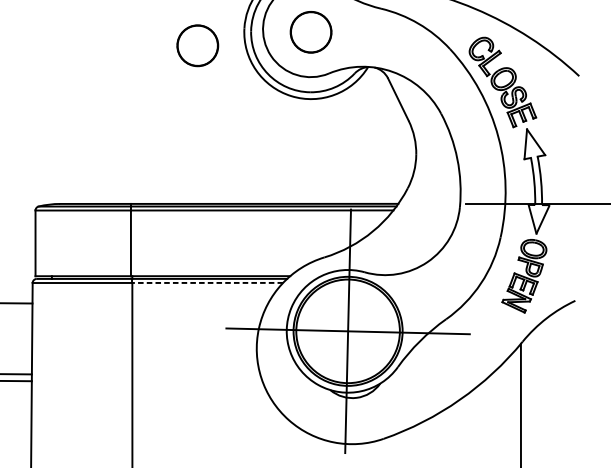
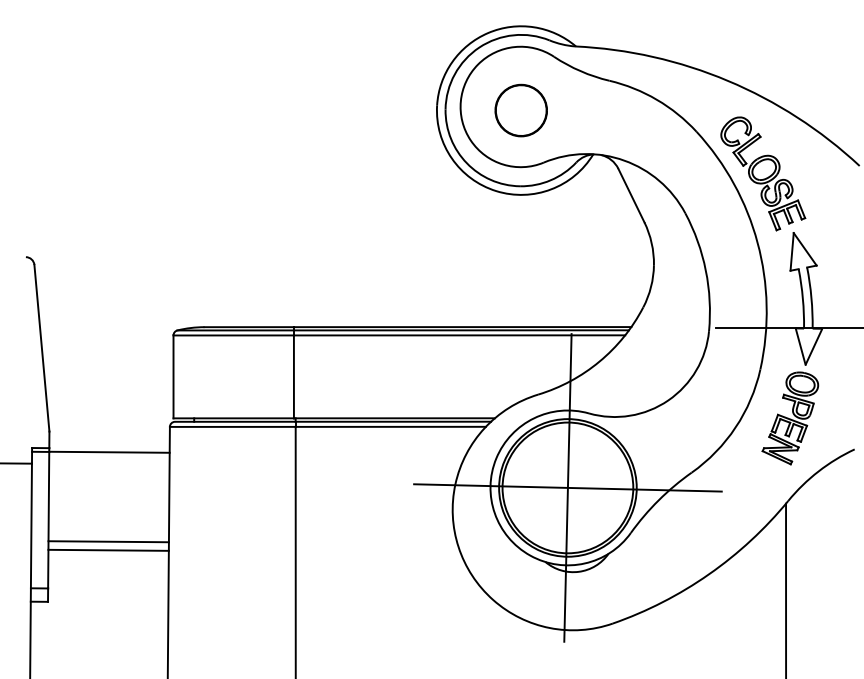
part: (197, 45) -> (377, 127), removed
line: (207, 282) -> (390, 426), dashed -> solid

